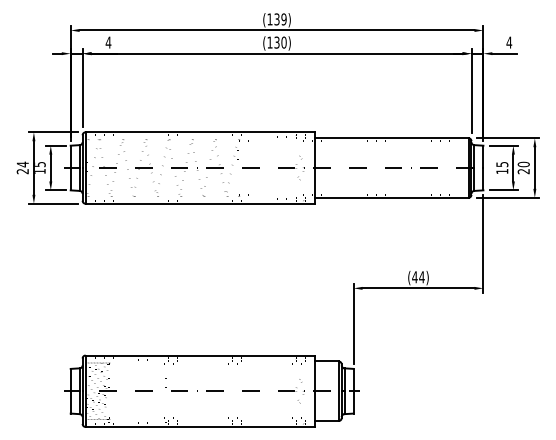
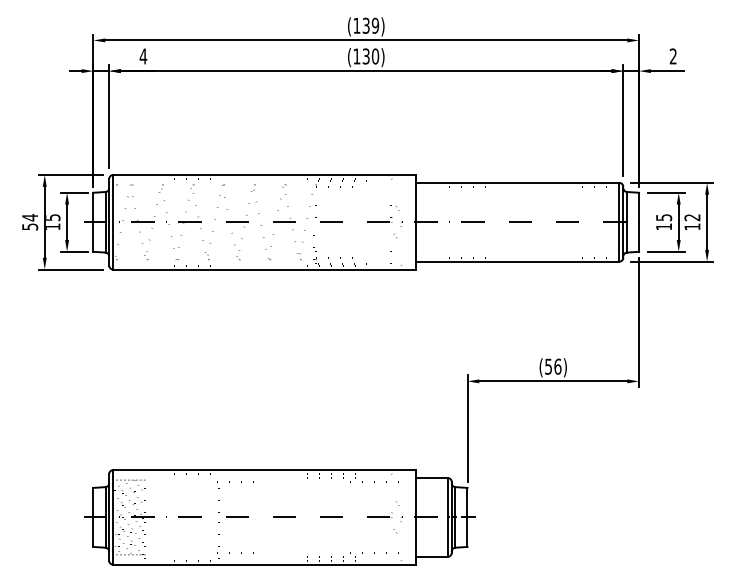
text: (509, 42) -> (673, 56), 4 -> 2
text: (523, 167) -> (692, 221), 20 -> 12
text: (22, 171) -> (29, 226), 24 -> 54
text: (418, 277) -> (553, 367), (44) -> (56)

